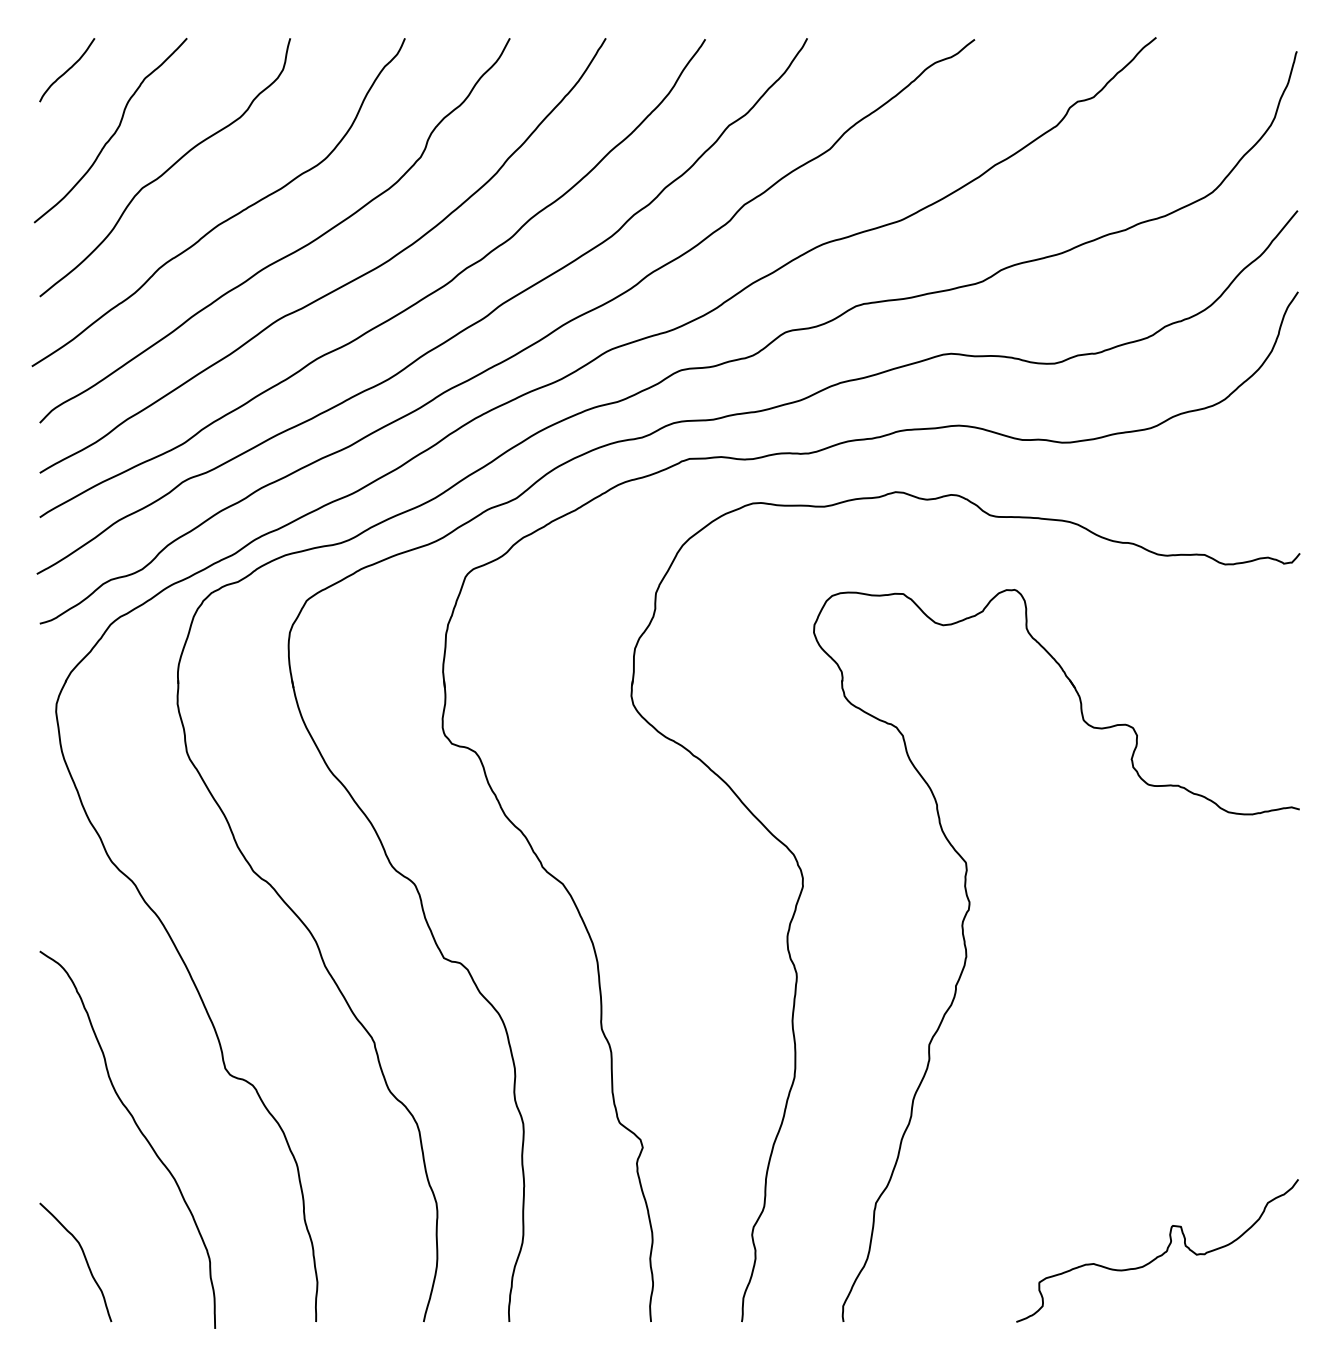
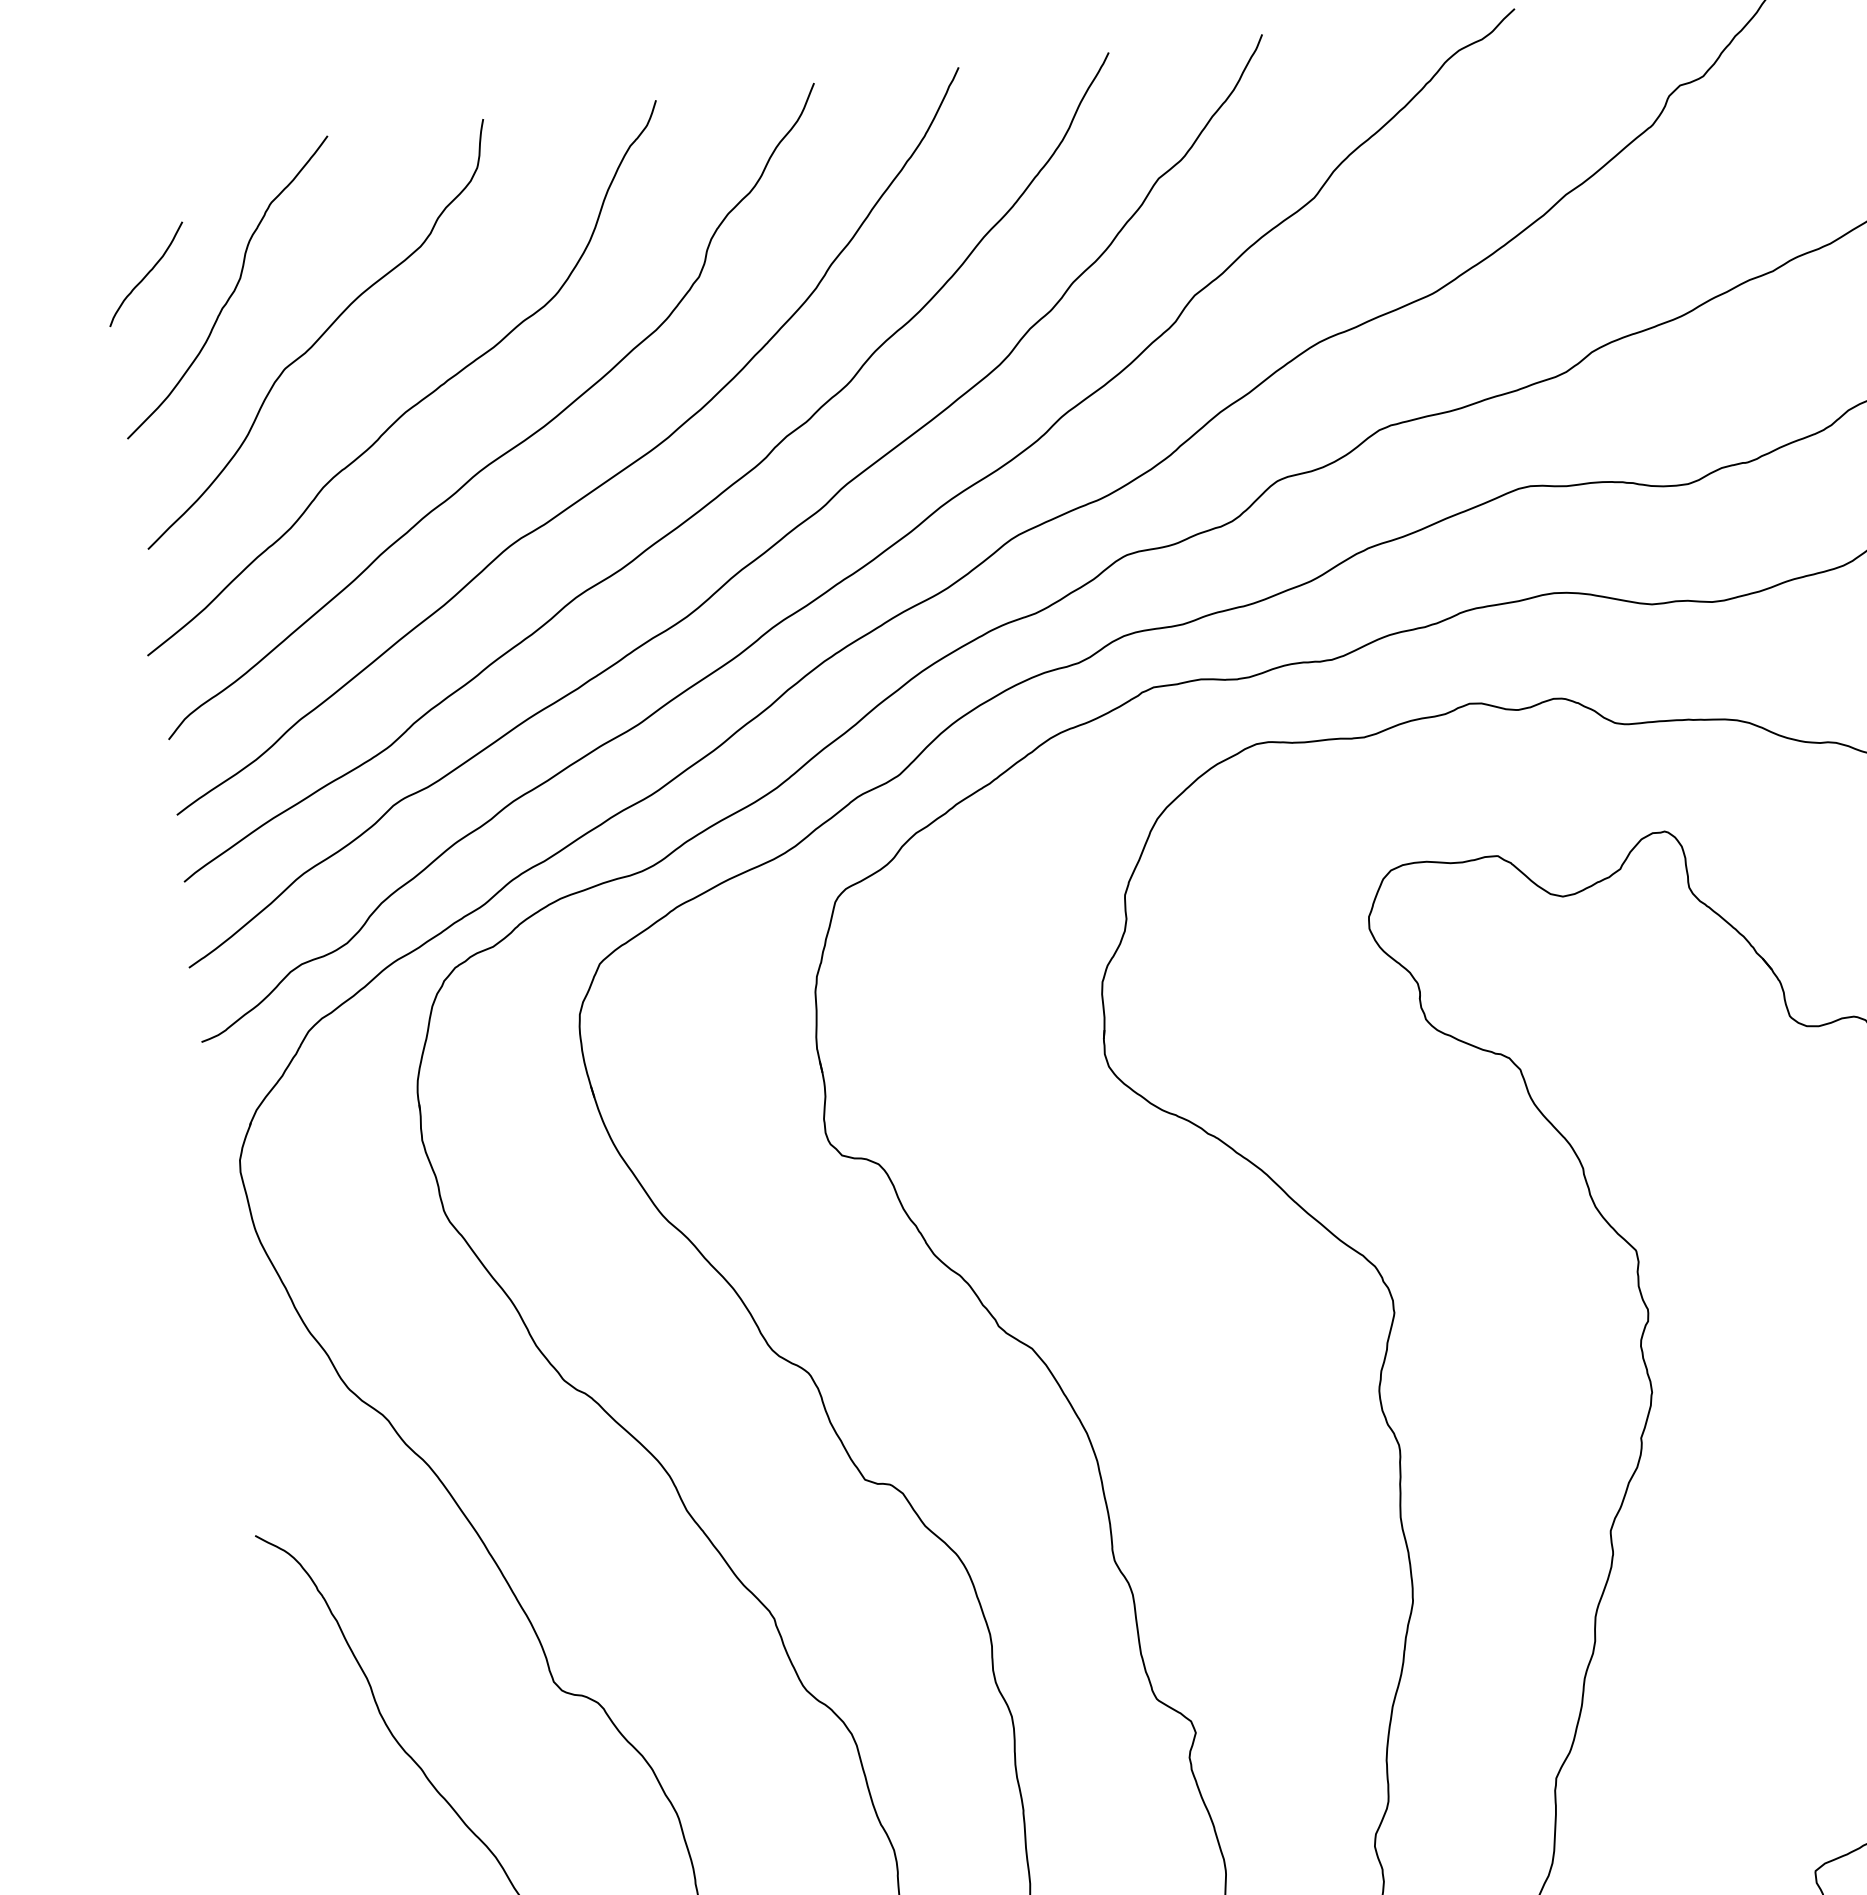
curve: (67, 70) -> (146, 274), moved

